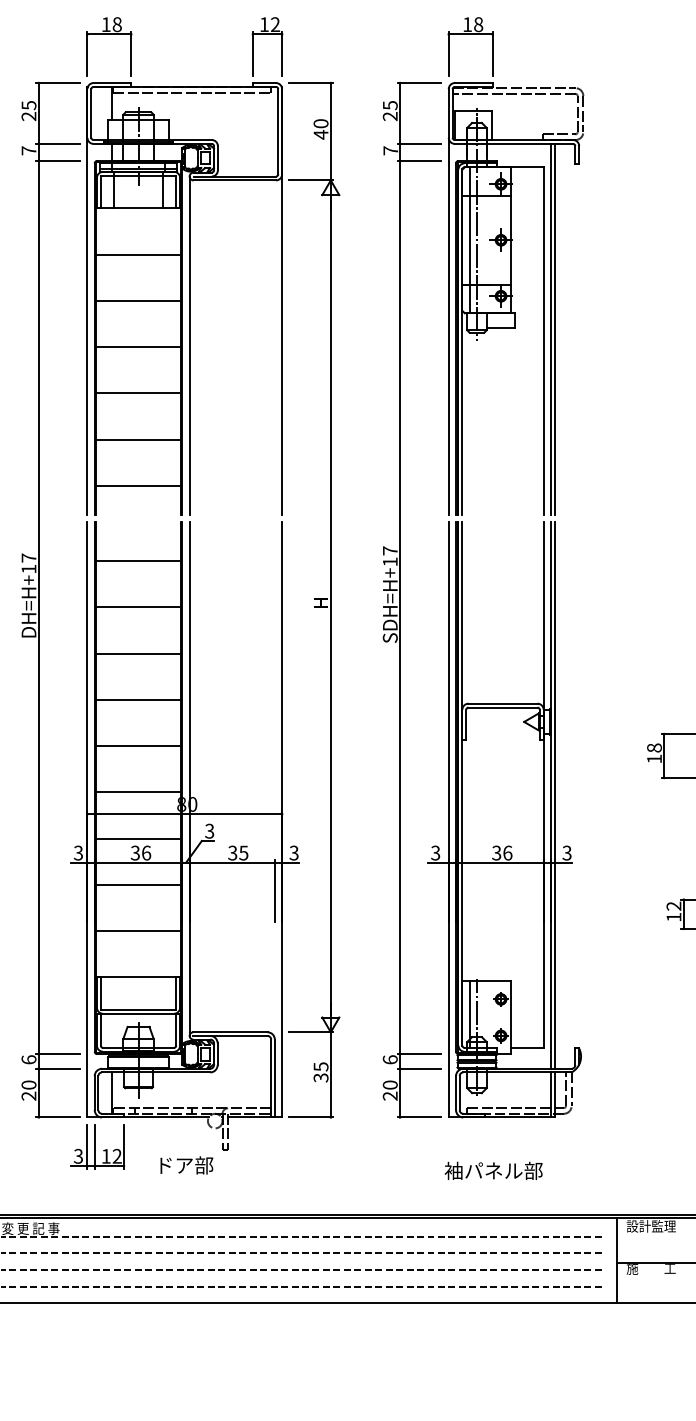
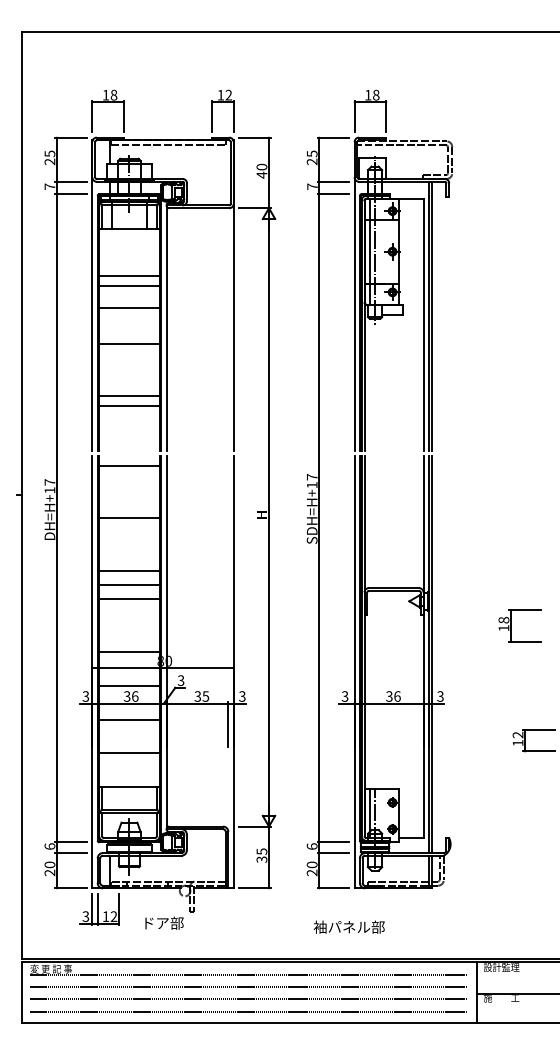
line: (138, 255) -> (129, 286), moved
line: (138, 300) -> (129, 275), moved
line: (138, 347) -> (129, 308), moved
line: (138, 392) -> (129, 343), moved
line: (138, 485) -> (129, 405), moved
line: (138, 560) -> (129, 465), moved
line: (138, 653) -> (129, 570), moved
line: (138, 745) -> (129, 598), moved
text: (492, 1169) -> (348, 926), moved

